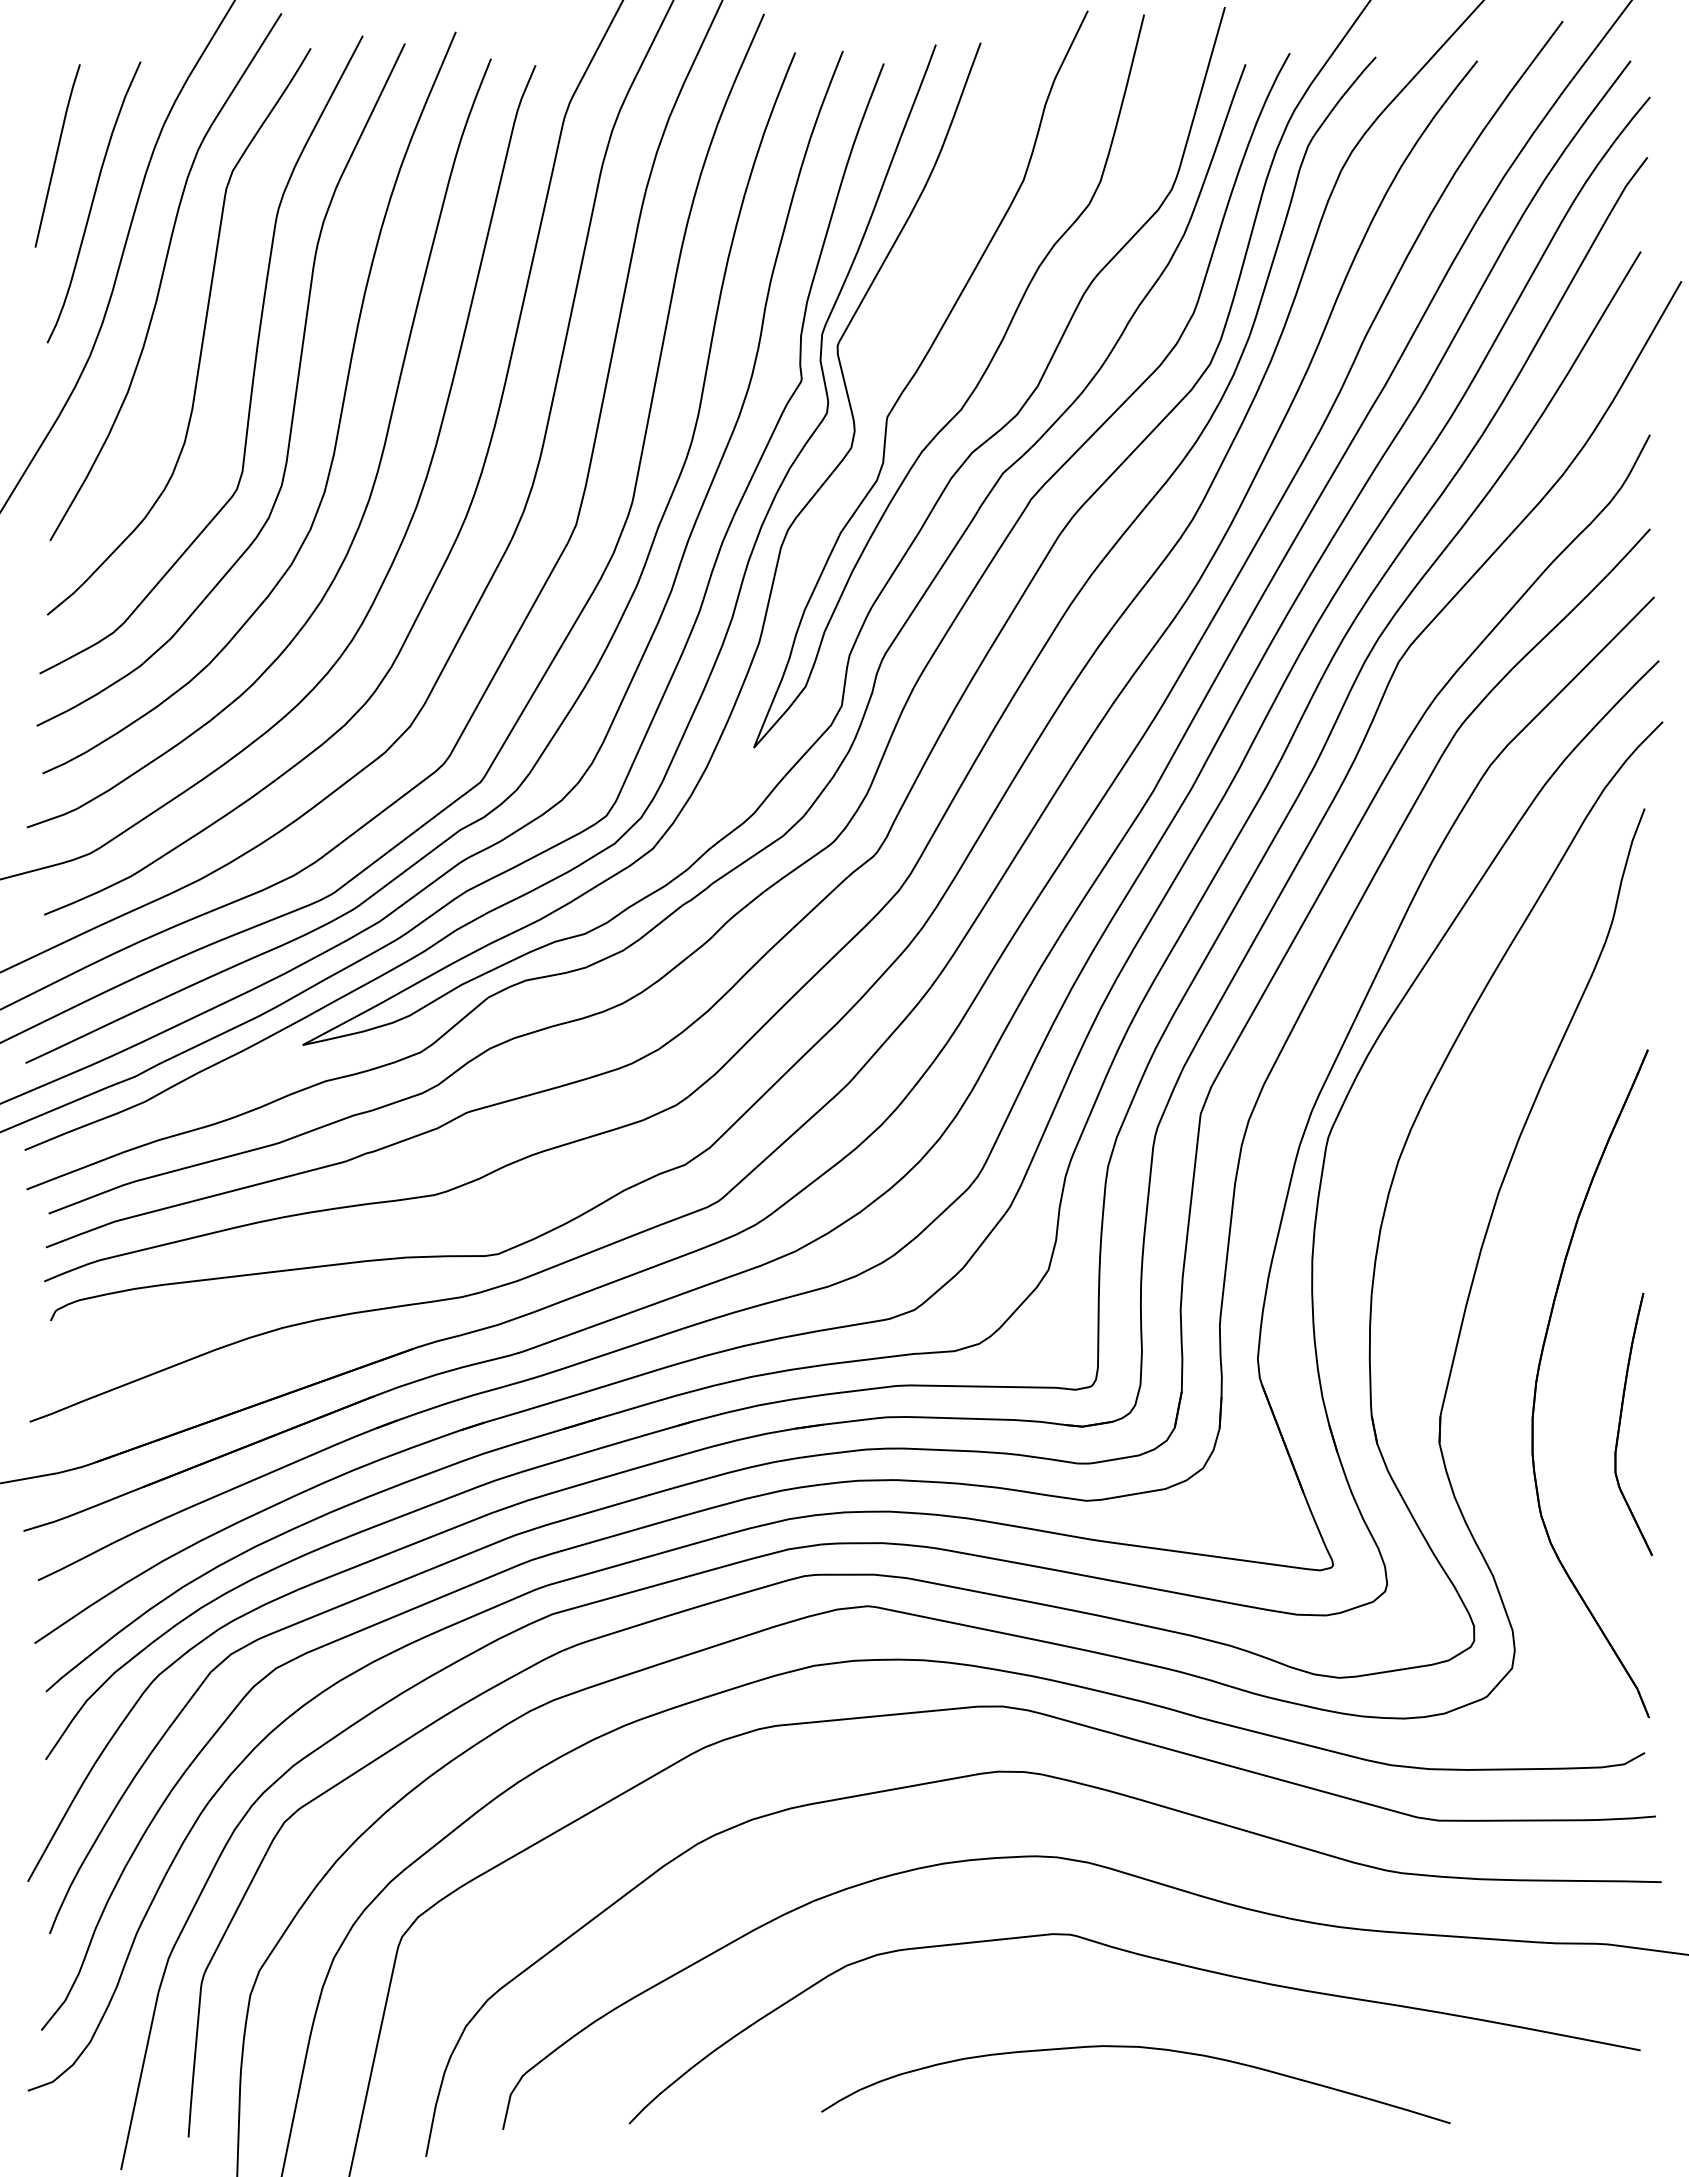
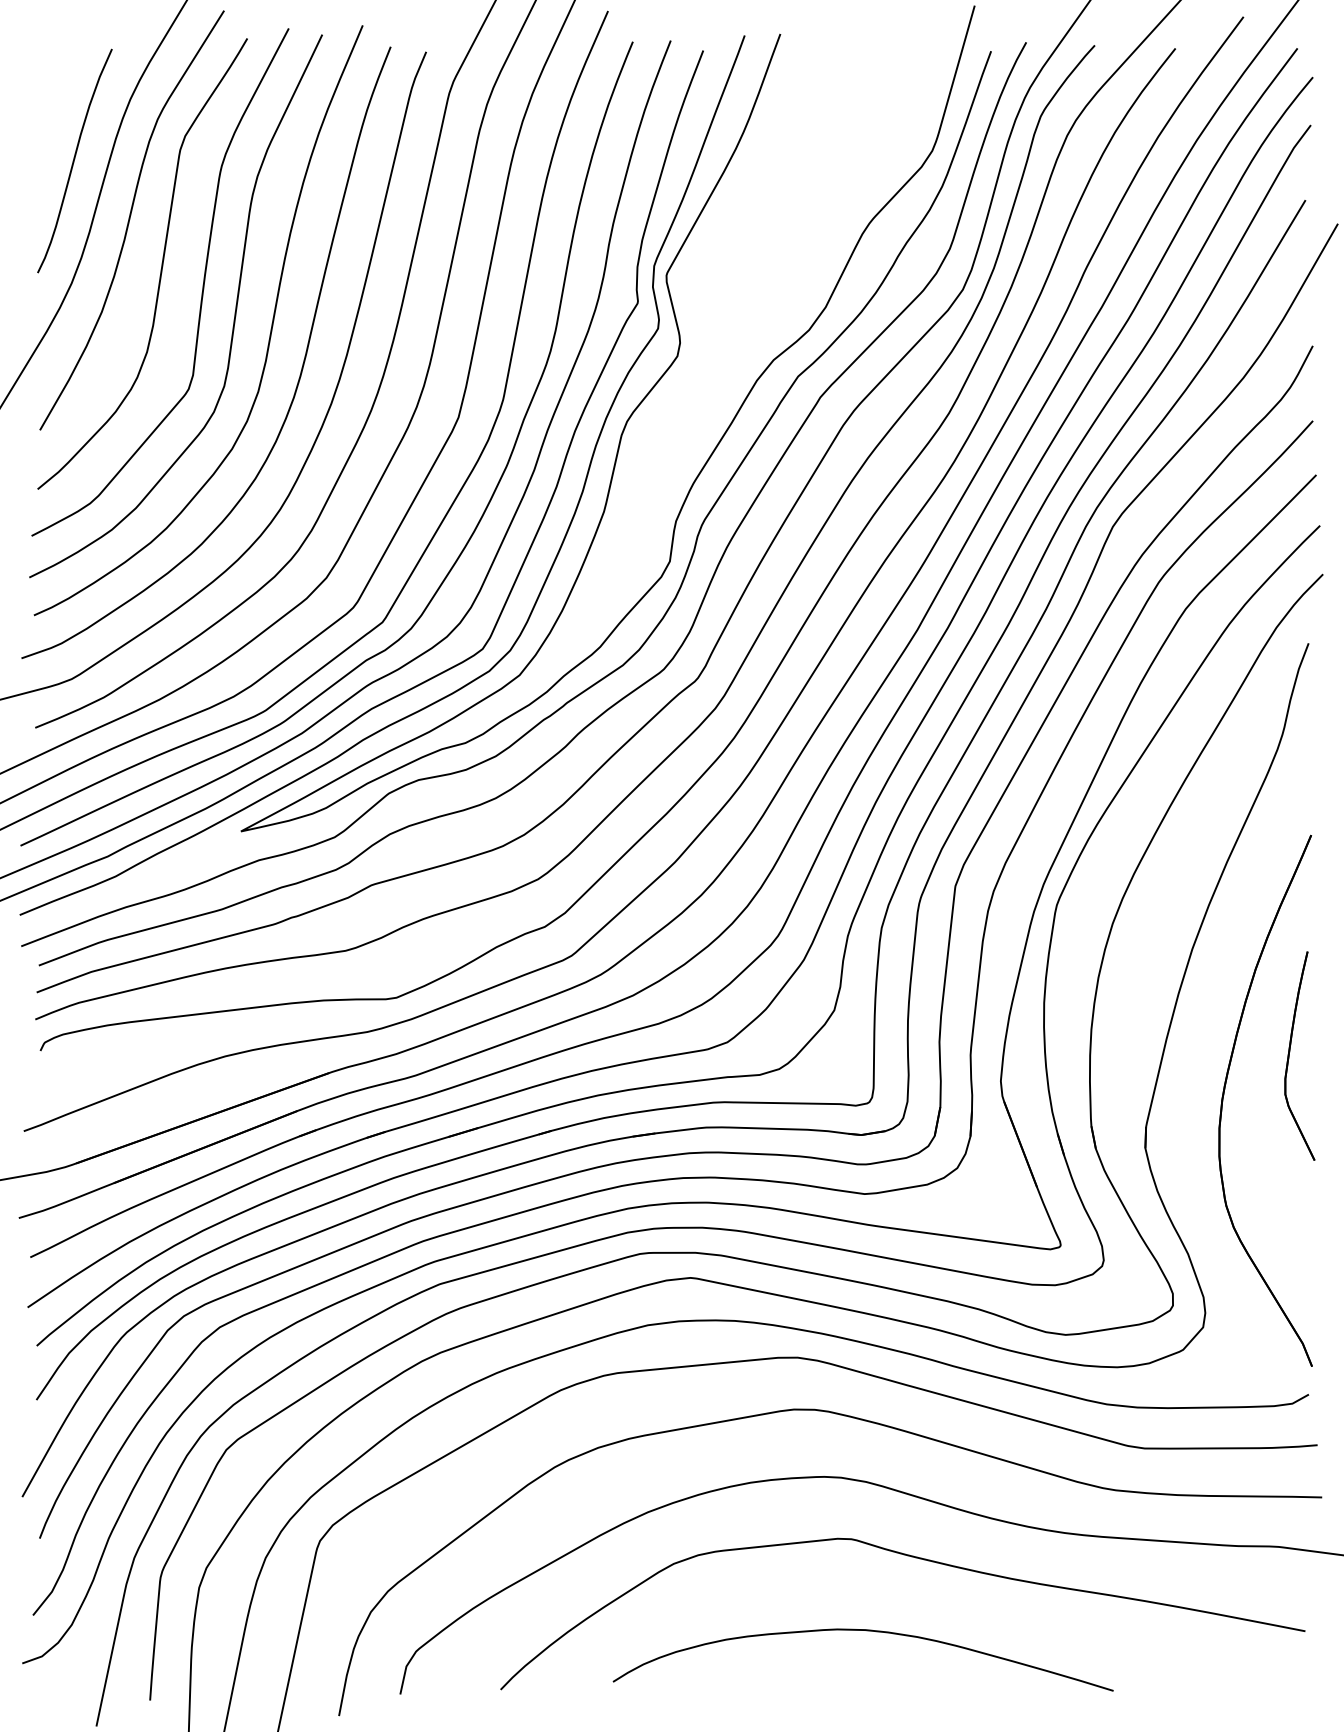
line: (57, 155) -> (45, 123), removed
curve: (970, 393) -> (772, 313), removed
part: (1621, 1419) -> (1290, 1052), moved
curve: (1141, 2048) -> (867, 1631), moved

